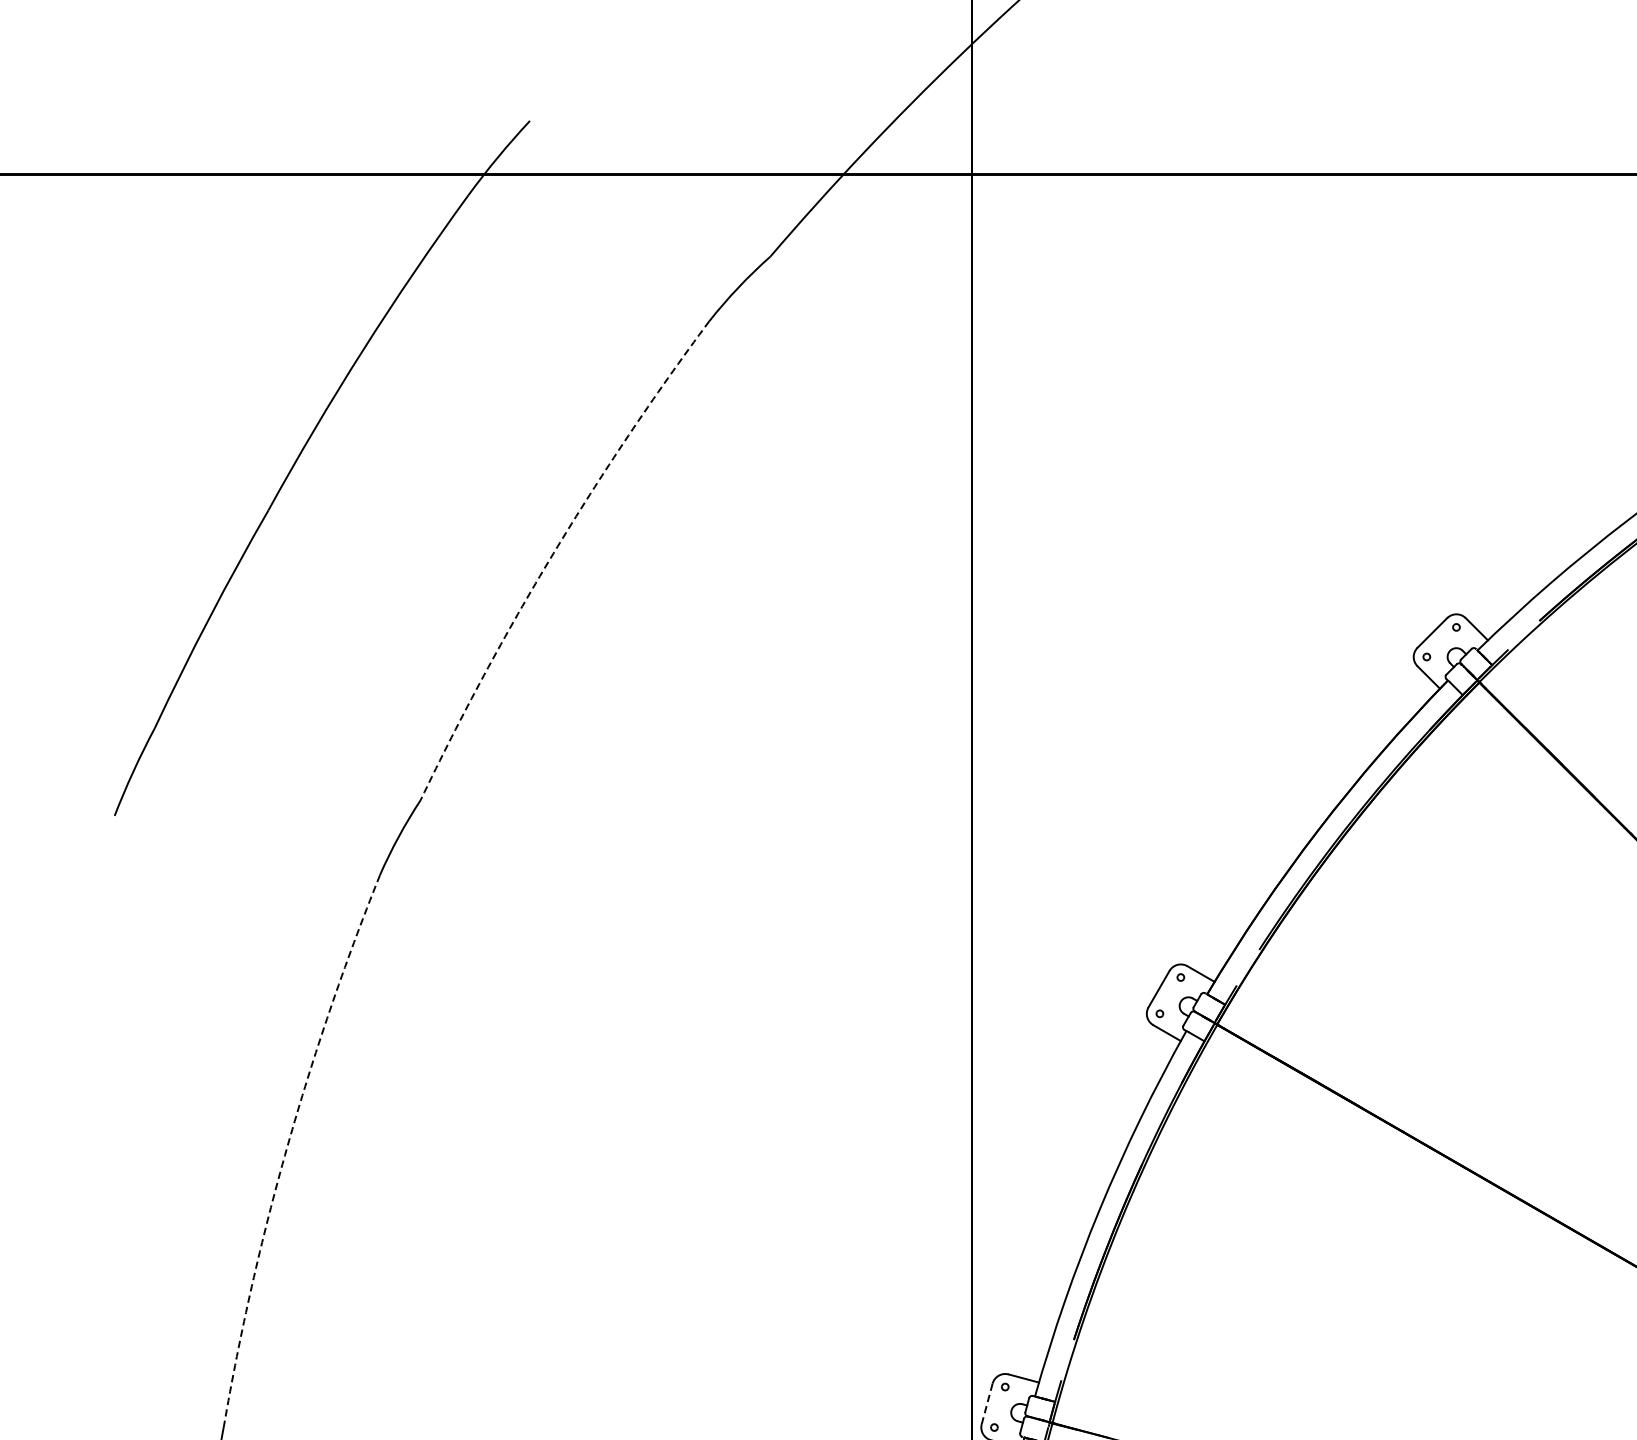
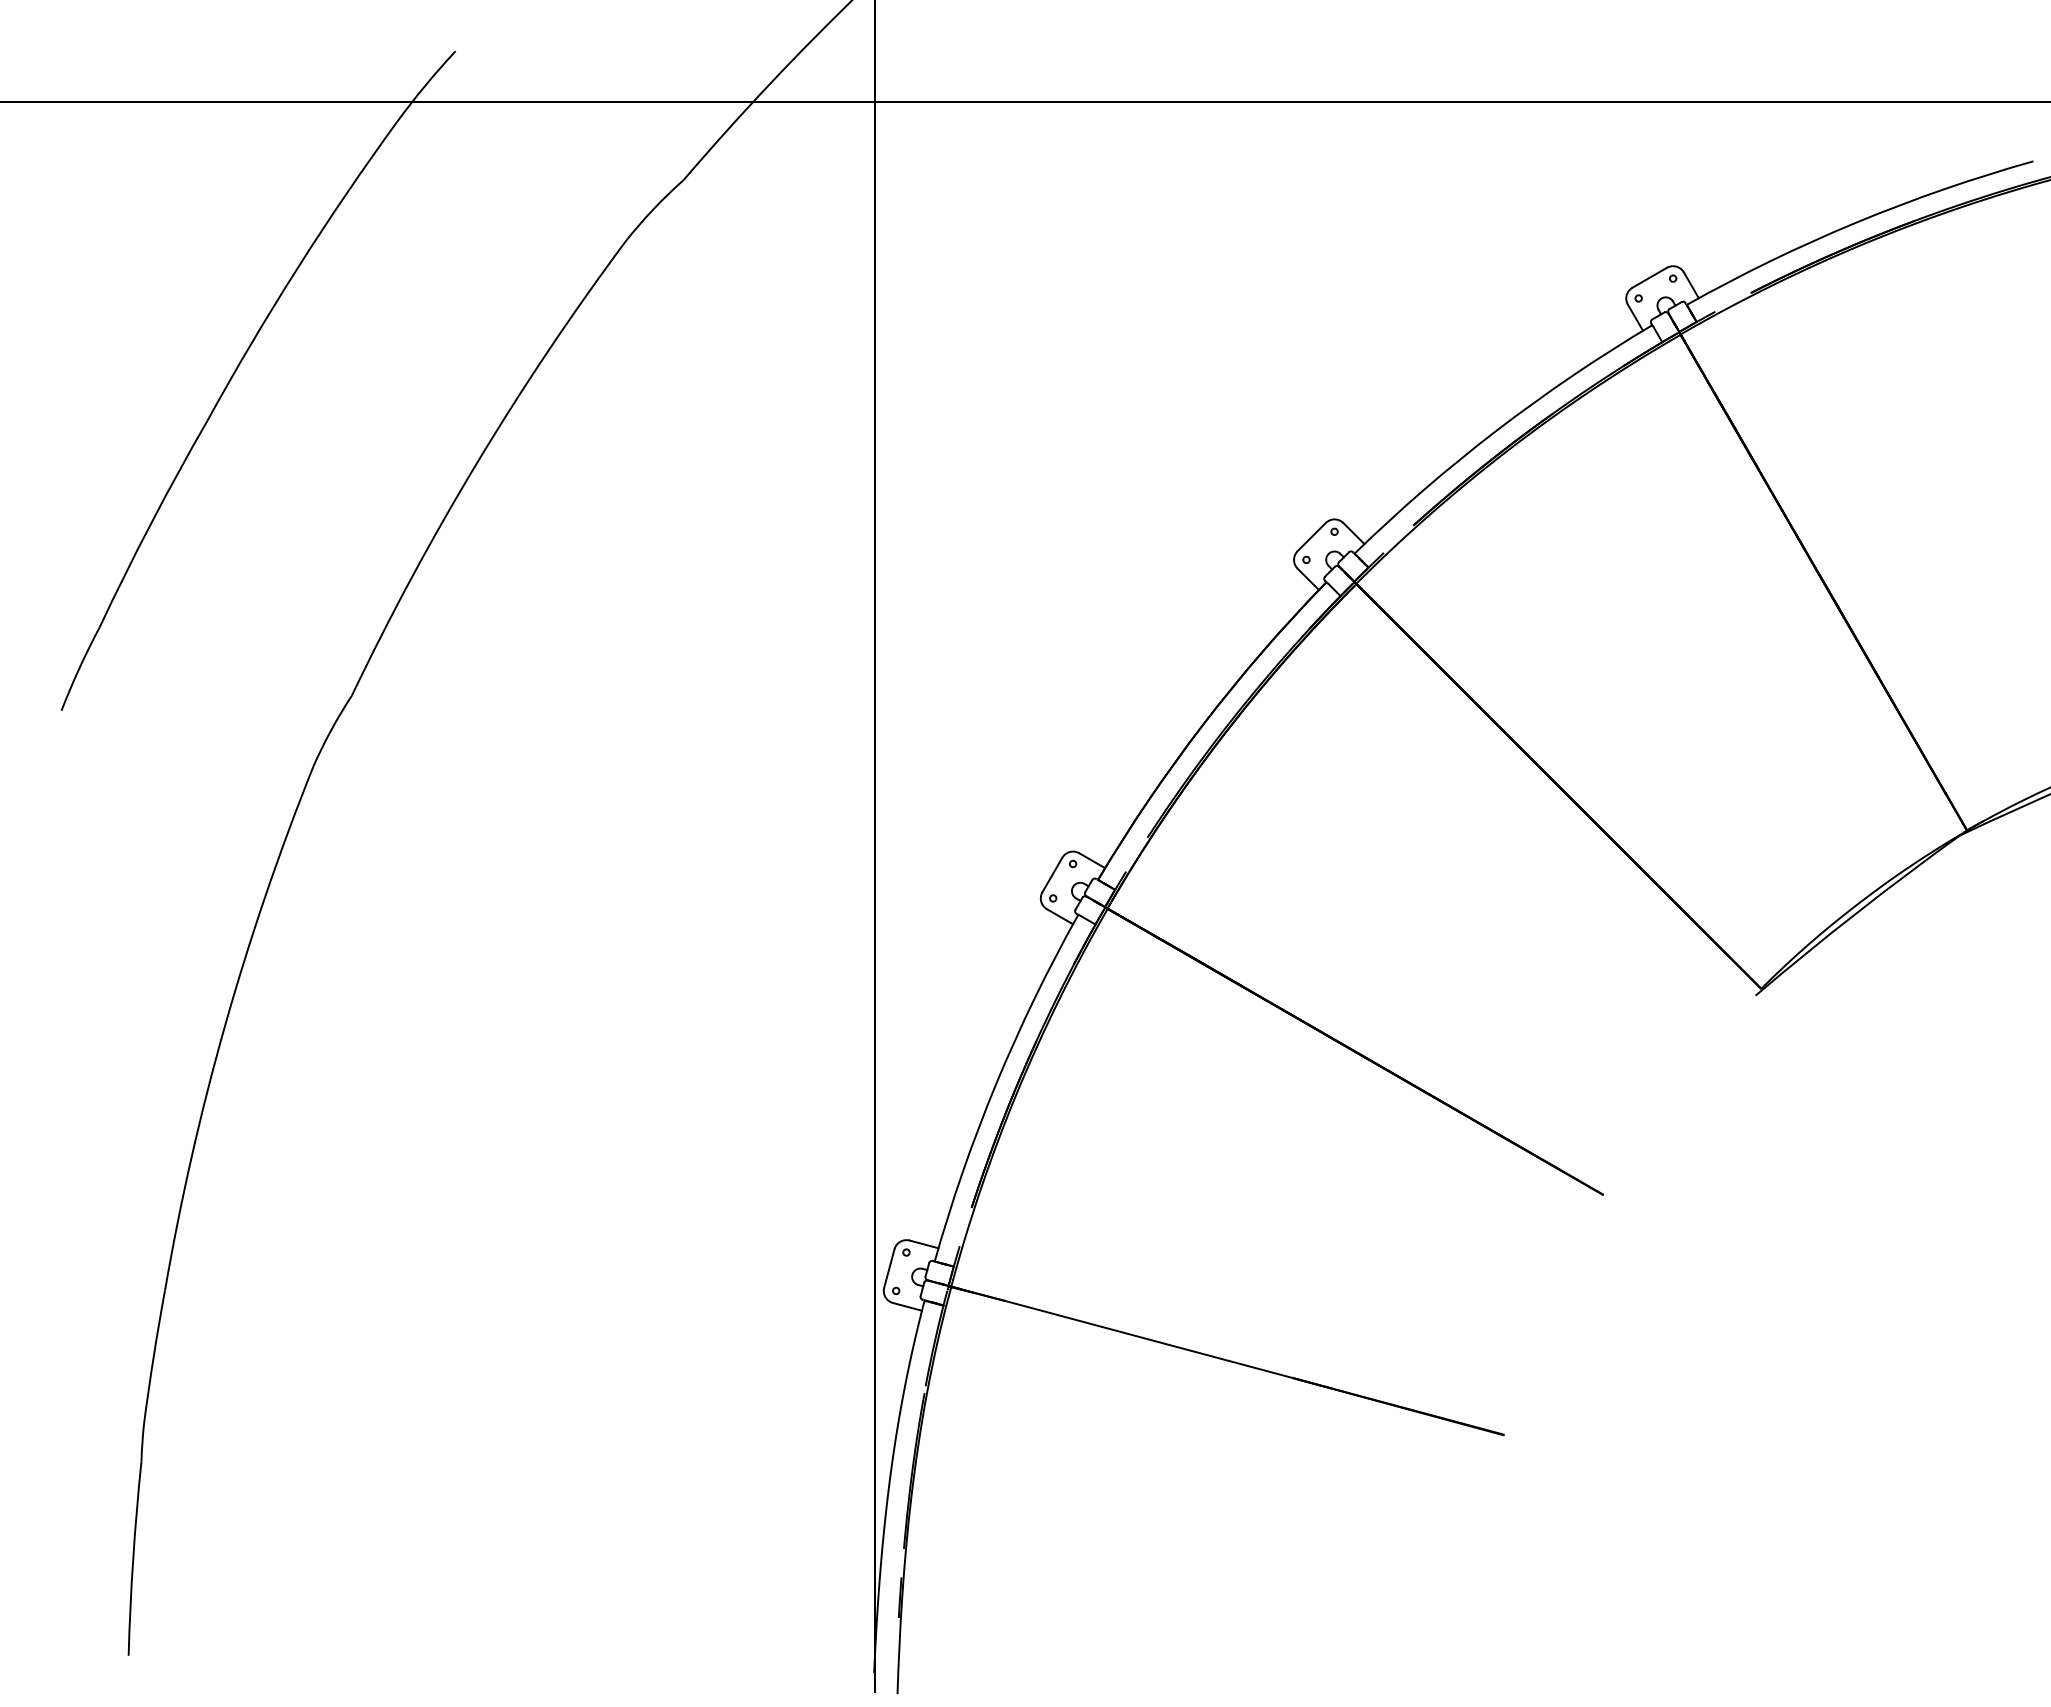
arc: (553, 553) -> (477, 461), dashed -> solid
arc: (287, 1146) -> (225, 1024), dashed -> solid
line: (987, 1403) -> (889, 1268), dashed -> solid

